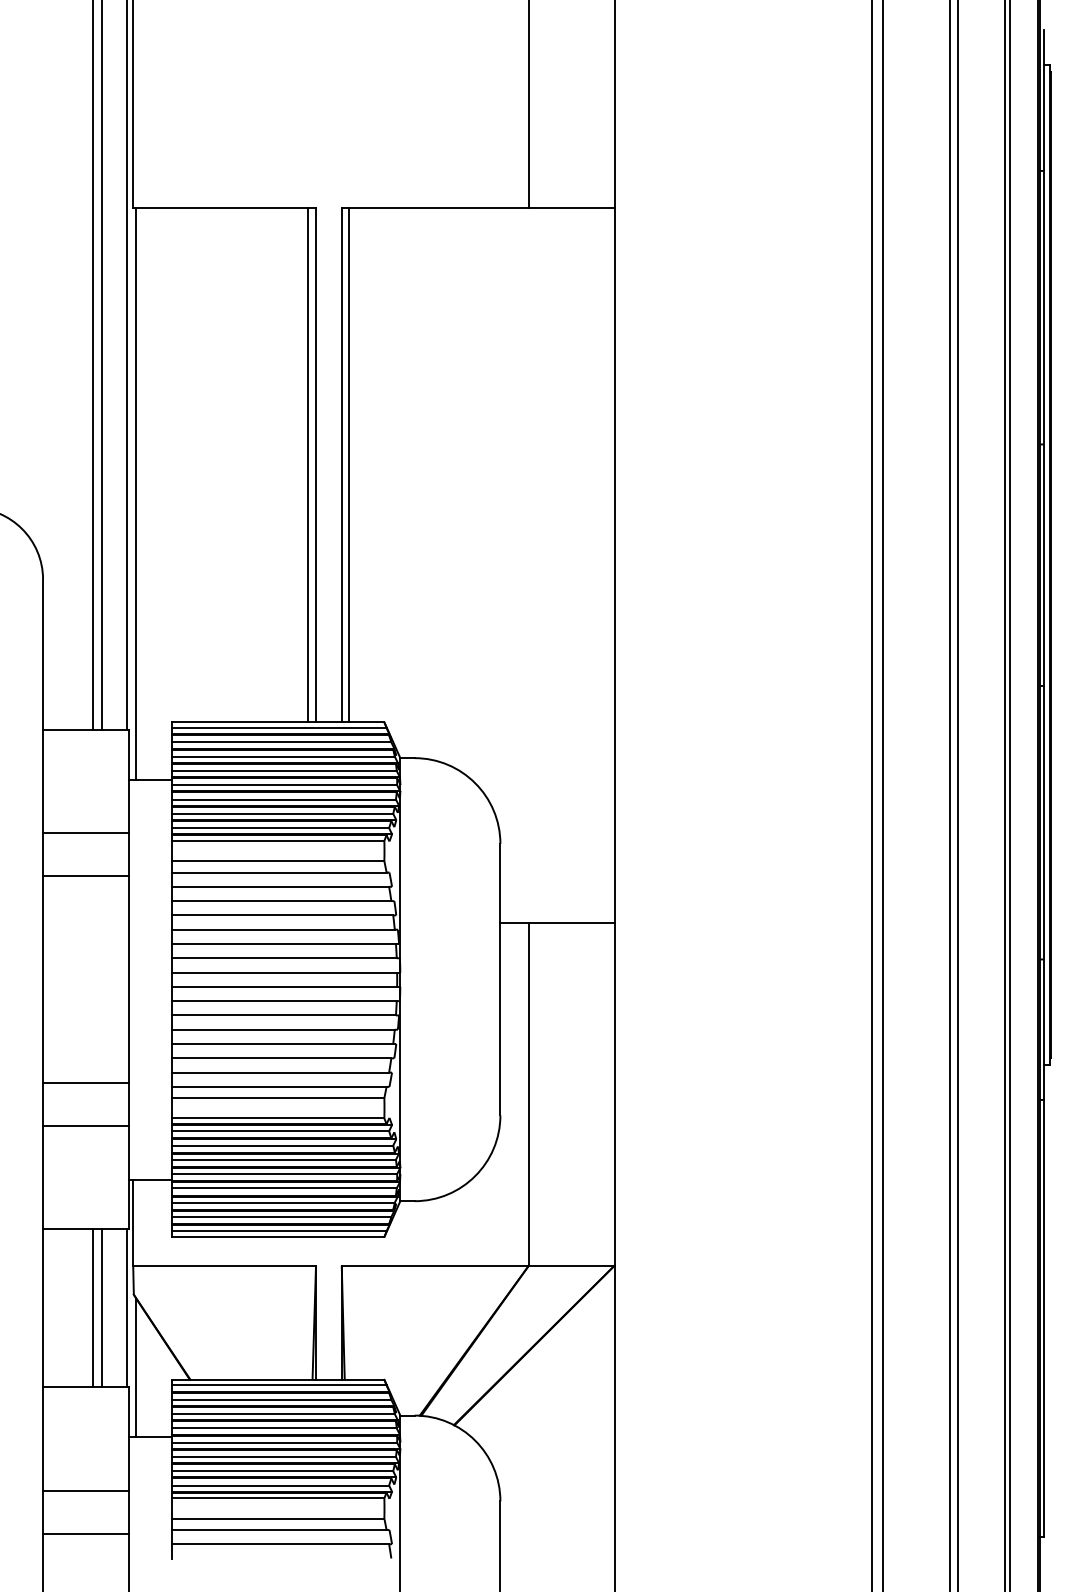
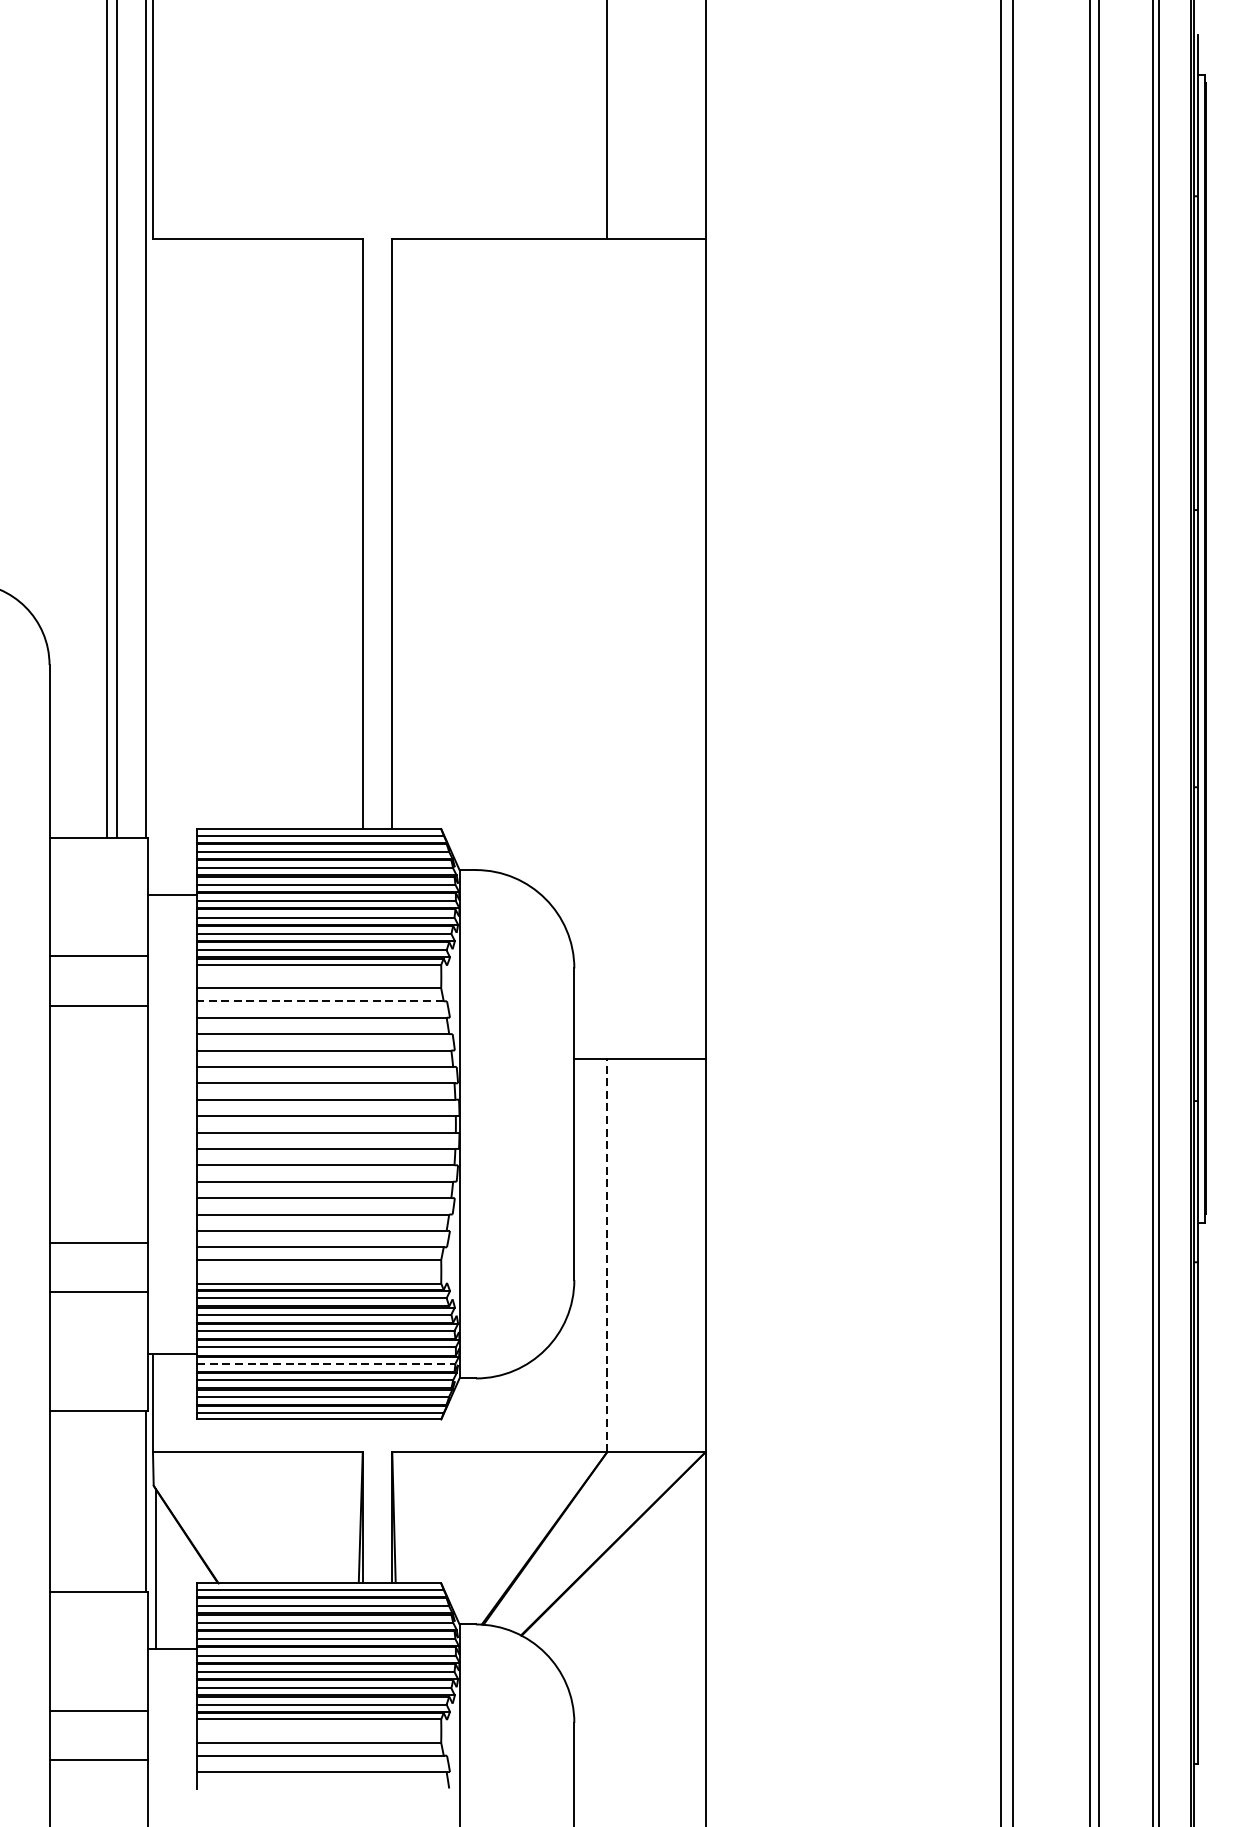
line: (307, 464) -> (352, 533), removed
line: (349, 464) -> (401, 533), removed
line: (135, 493) -> (155, 566), removed
line: (278, 872) -> (319, 1001), solid -> dashed
line: (528, 1094) -> (606, 1256), solid -> dashed
line: (284, 1188) -> (326, 1363), solid -> dashed
line: (93, 1308) -> (107, 1501), removed
line: (101, 1308) -> (116, 1501), removed

